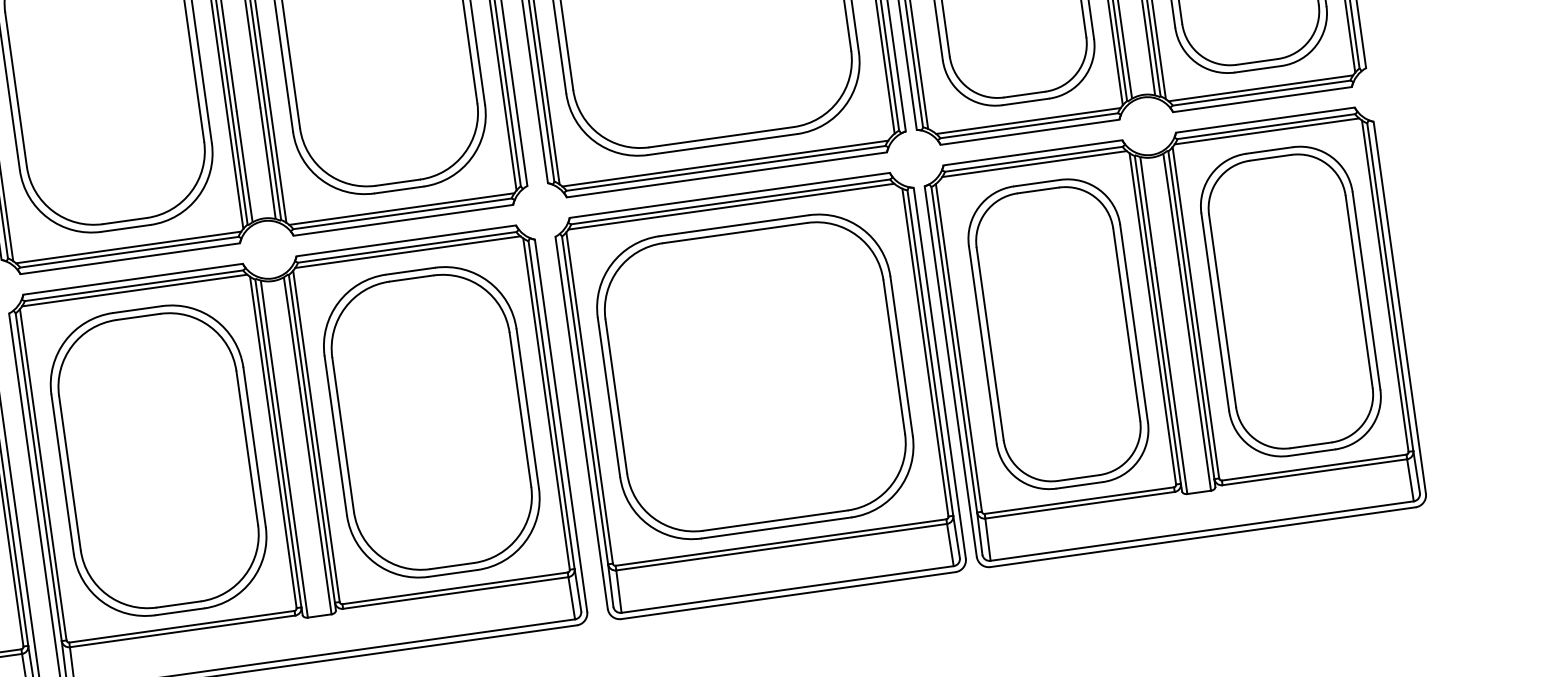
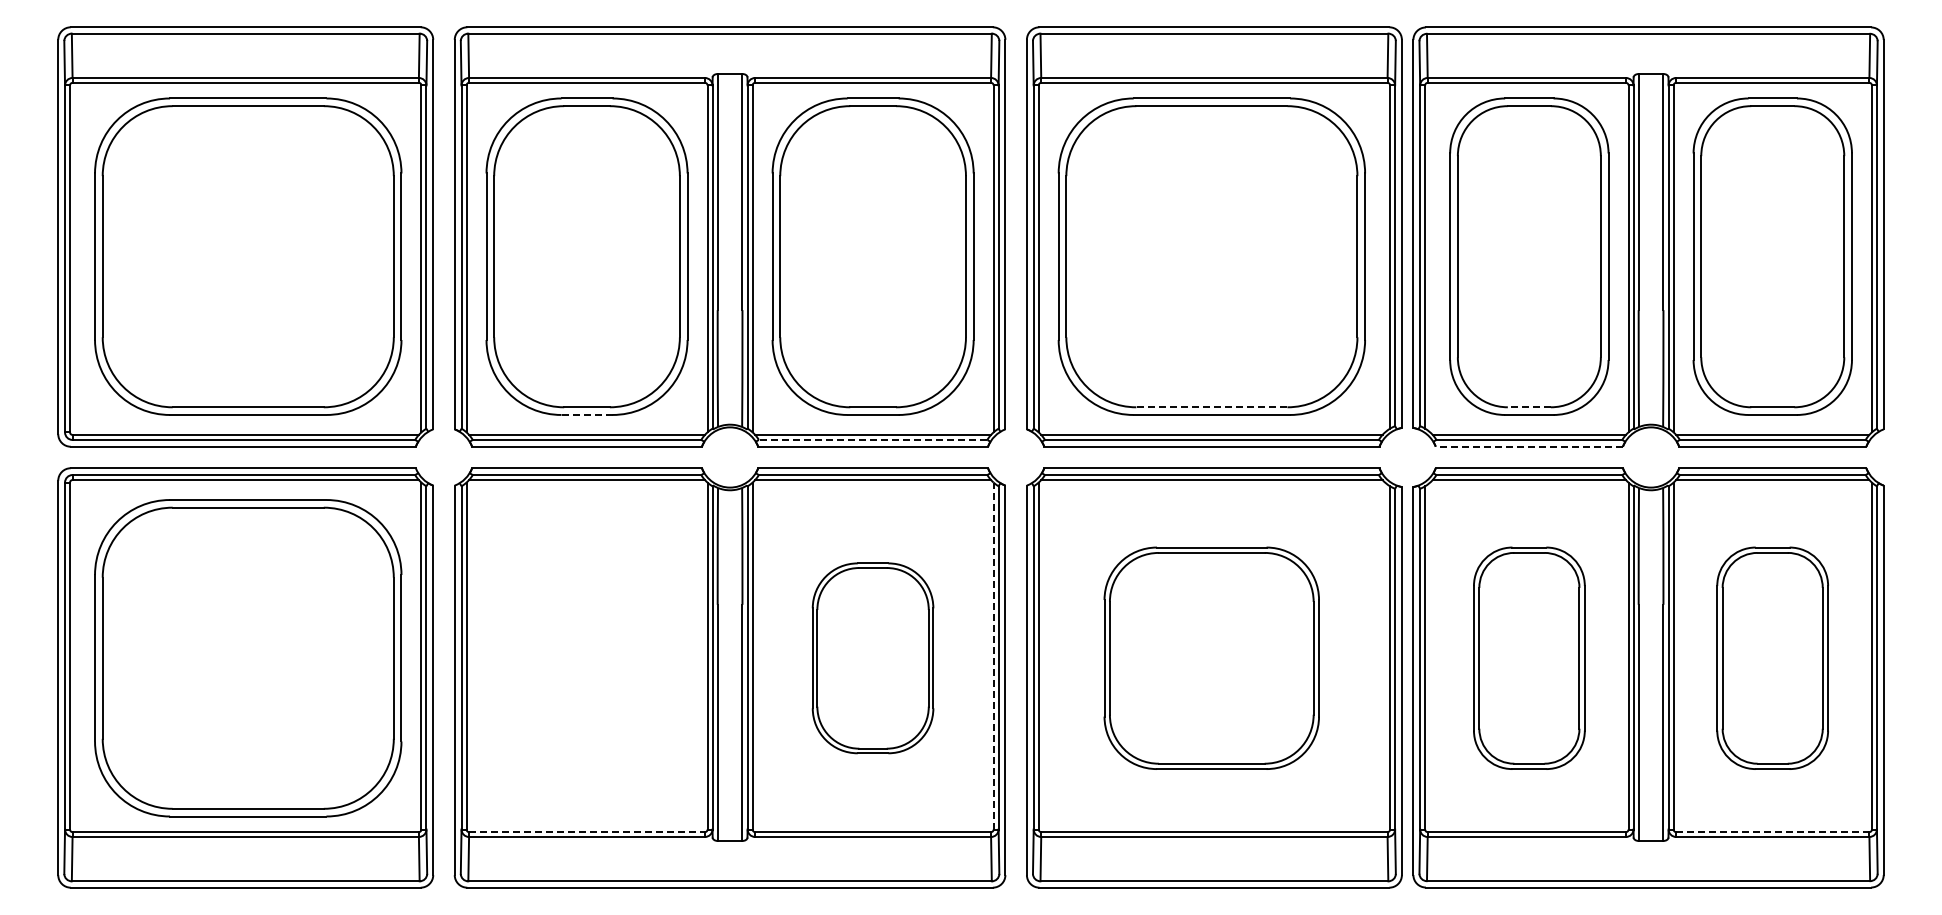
line: (1024, 94) -> (1529, 407), solid -> dashed
line: (1030, 132) -> (1529, 446), solid -> dashed
line: (721, 137) -> (1211, 407), solid -> dashed
line: (401, 213) -> (872, 439), solid -> dashed
line: (126, 227) -> (587, 414), solid -> dashed
part: (1290, 301) -> (1772, 658), size x0.7
part: (1058, 334) -> (1529, 658), size x0.7
part: (754, 377) -> (1211, 658), size x0.7
line: (546, 403) -> (993, 655), solid -> dashed
part: (431, 422) -> (872, 658), size x0.6
part: (158, 461) -> (586, 658), removed
line: (1314, 468) -> (1772, 832), solid -> dashed
line: (182, 627) -> (587, 832), solid -> dashed

